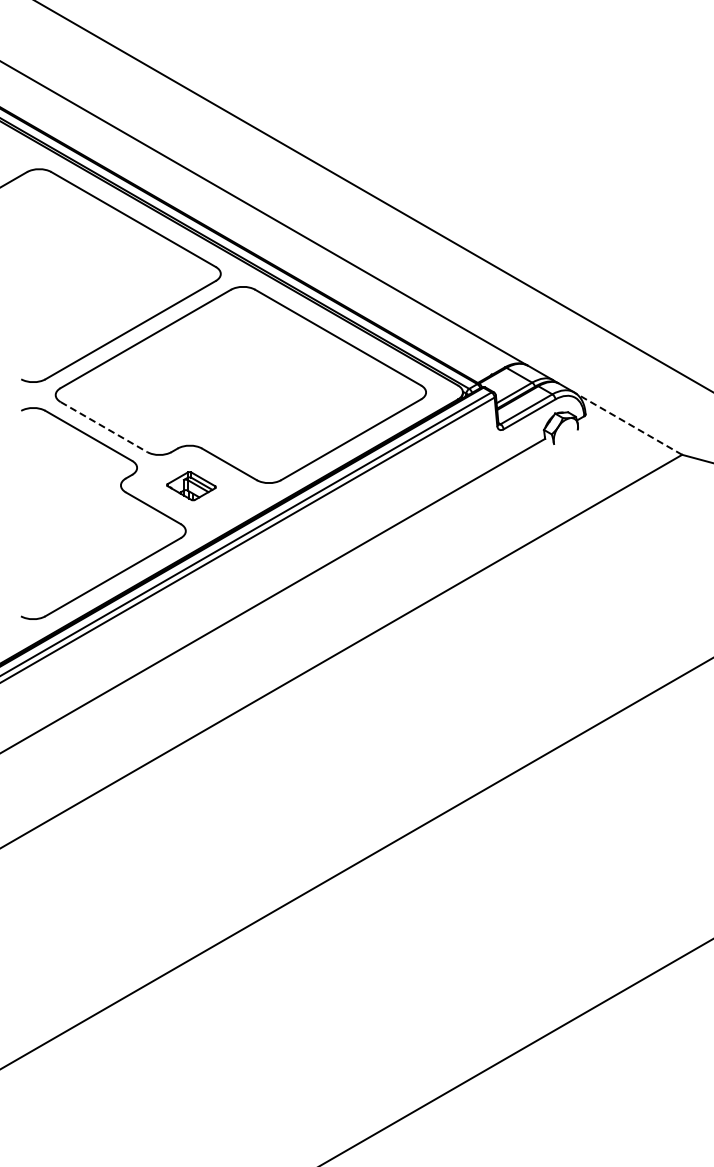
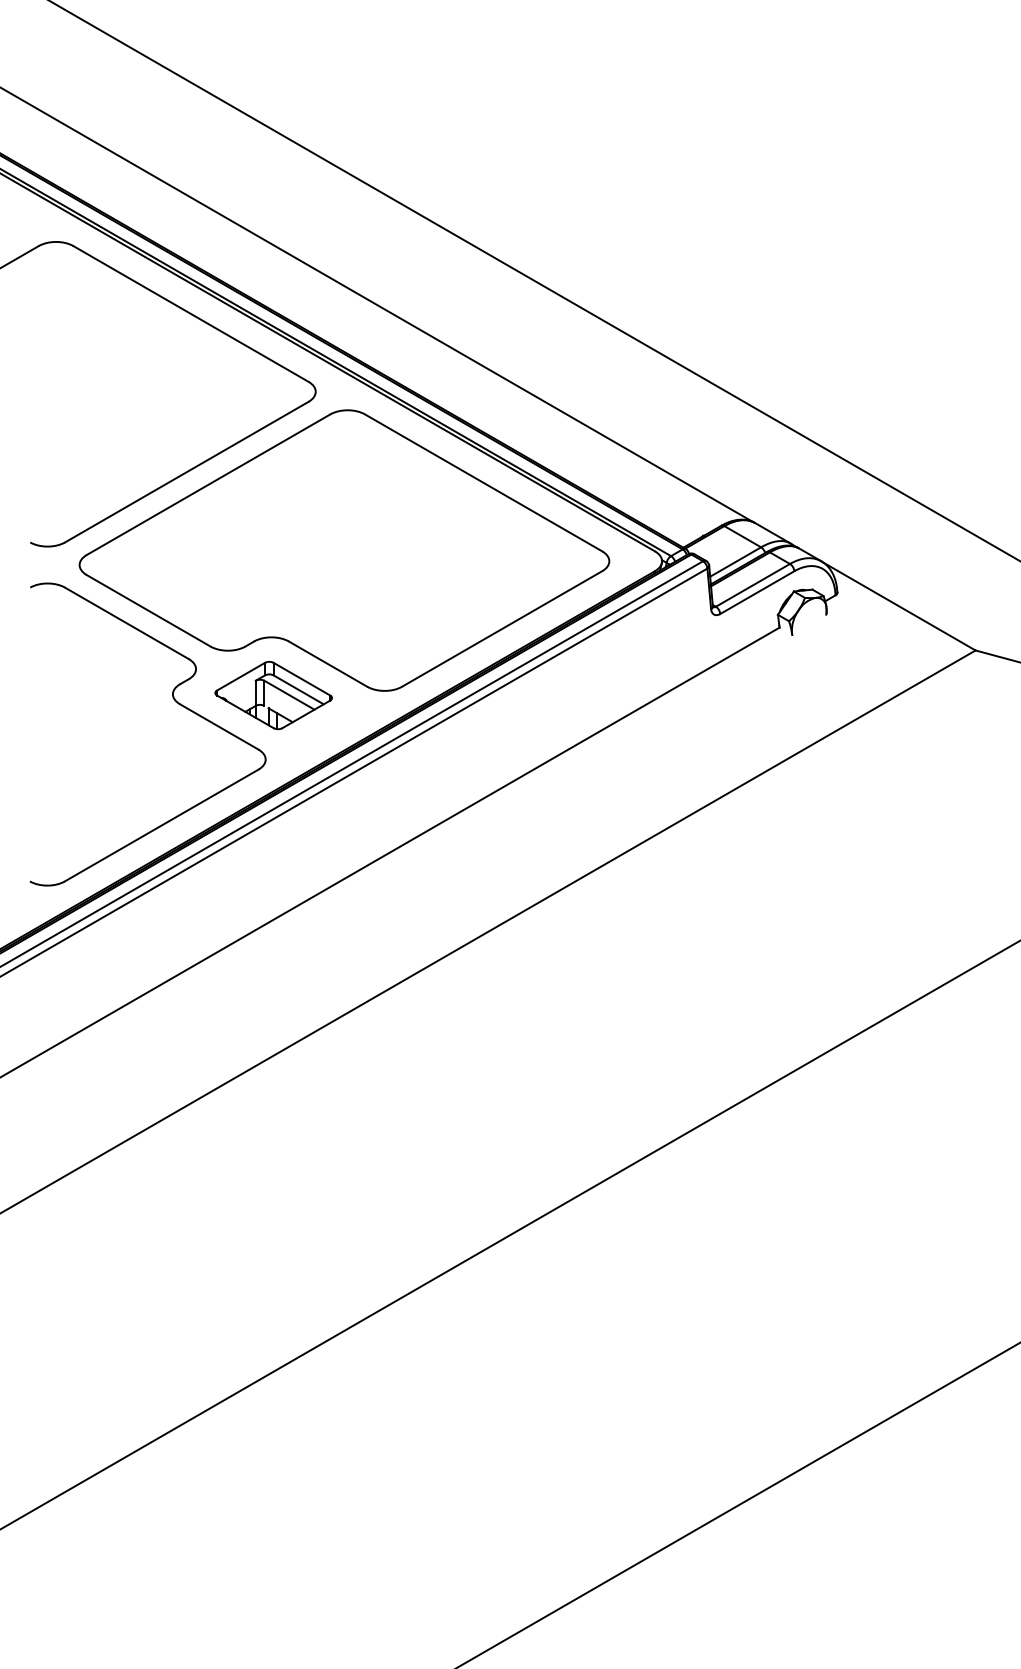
line: (628, 423) -> (898, 605), dashed -> solid
line: (104, 427) -> (149, 611), dashed -> solid
part: (191, 485) -> (273, 694), size x1.67

